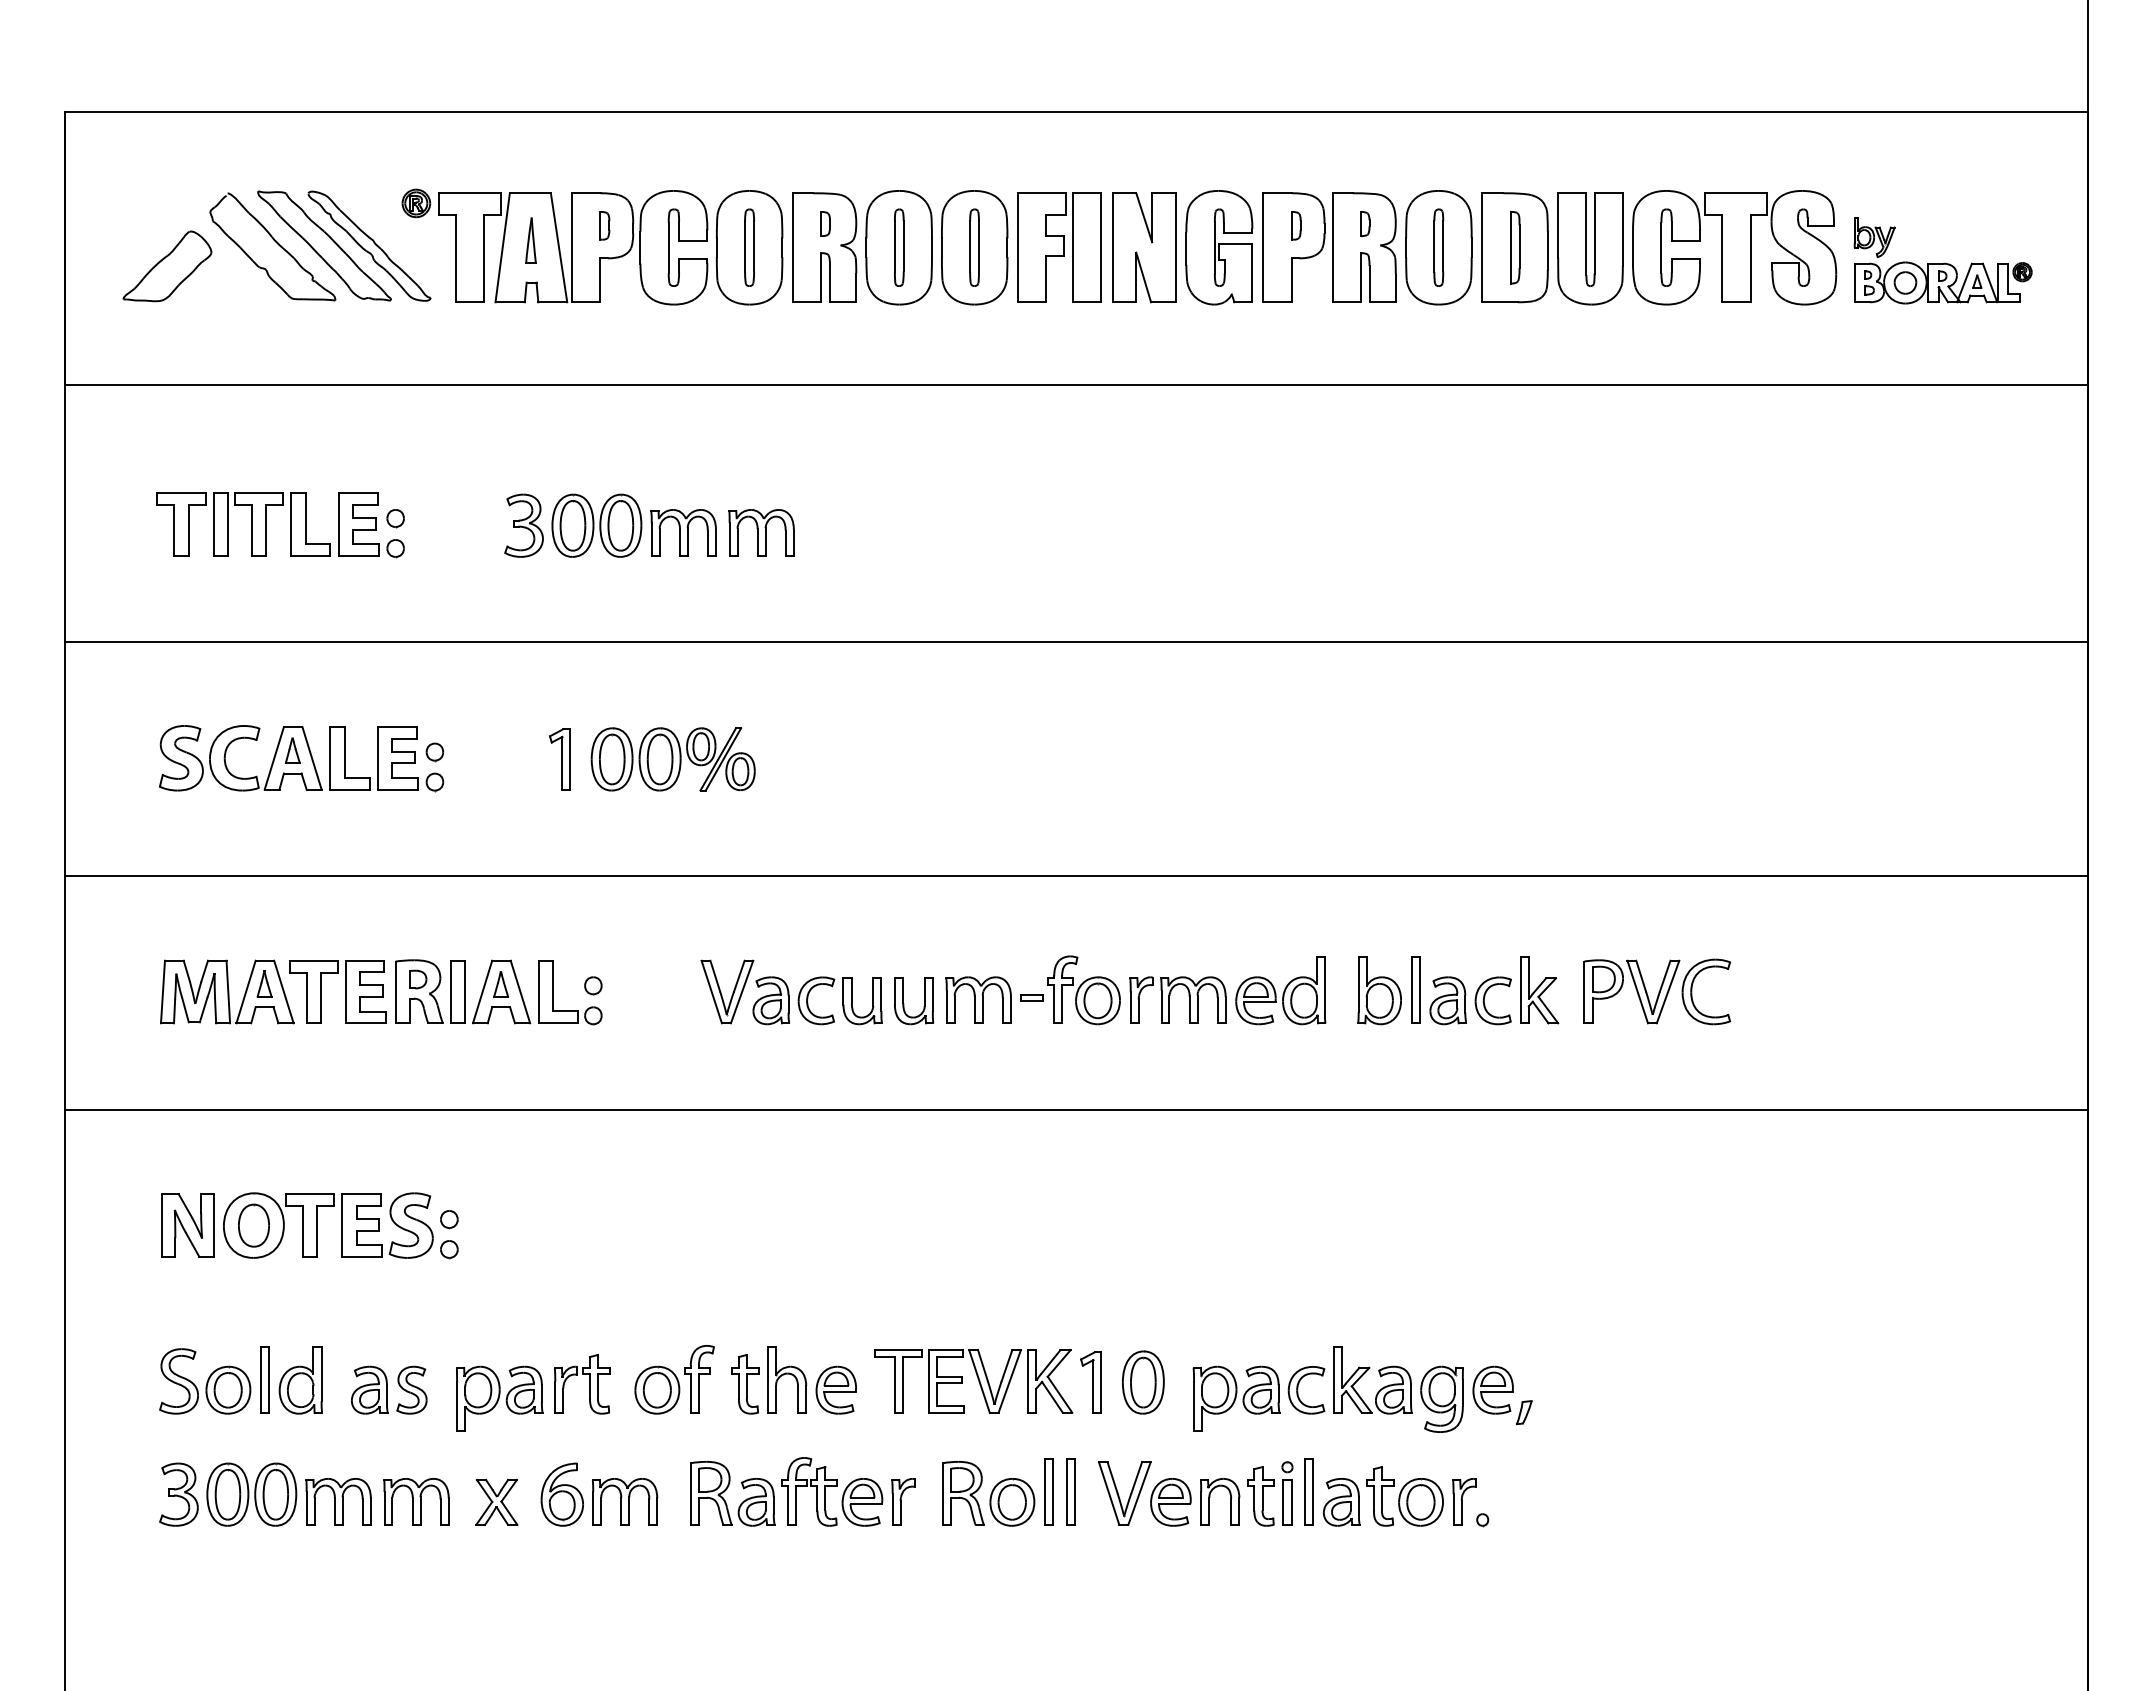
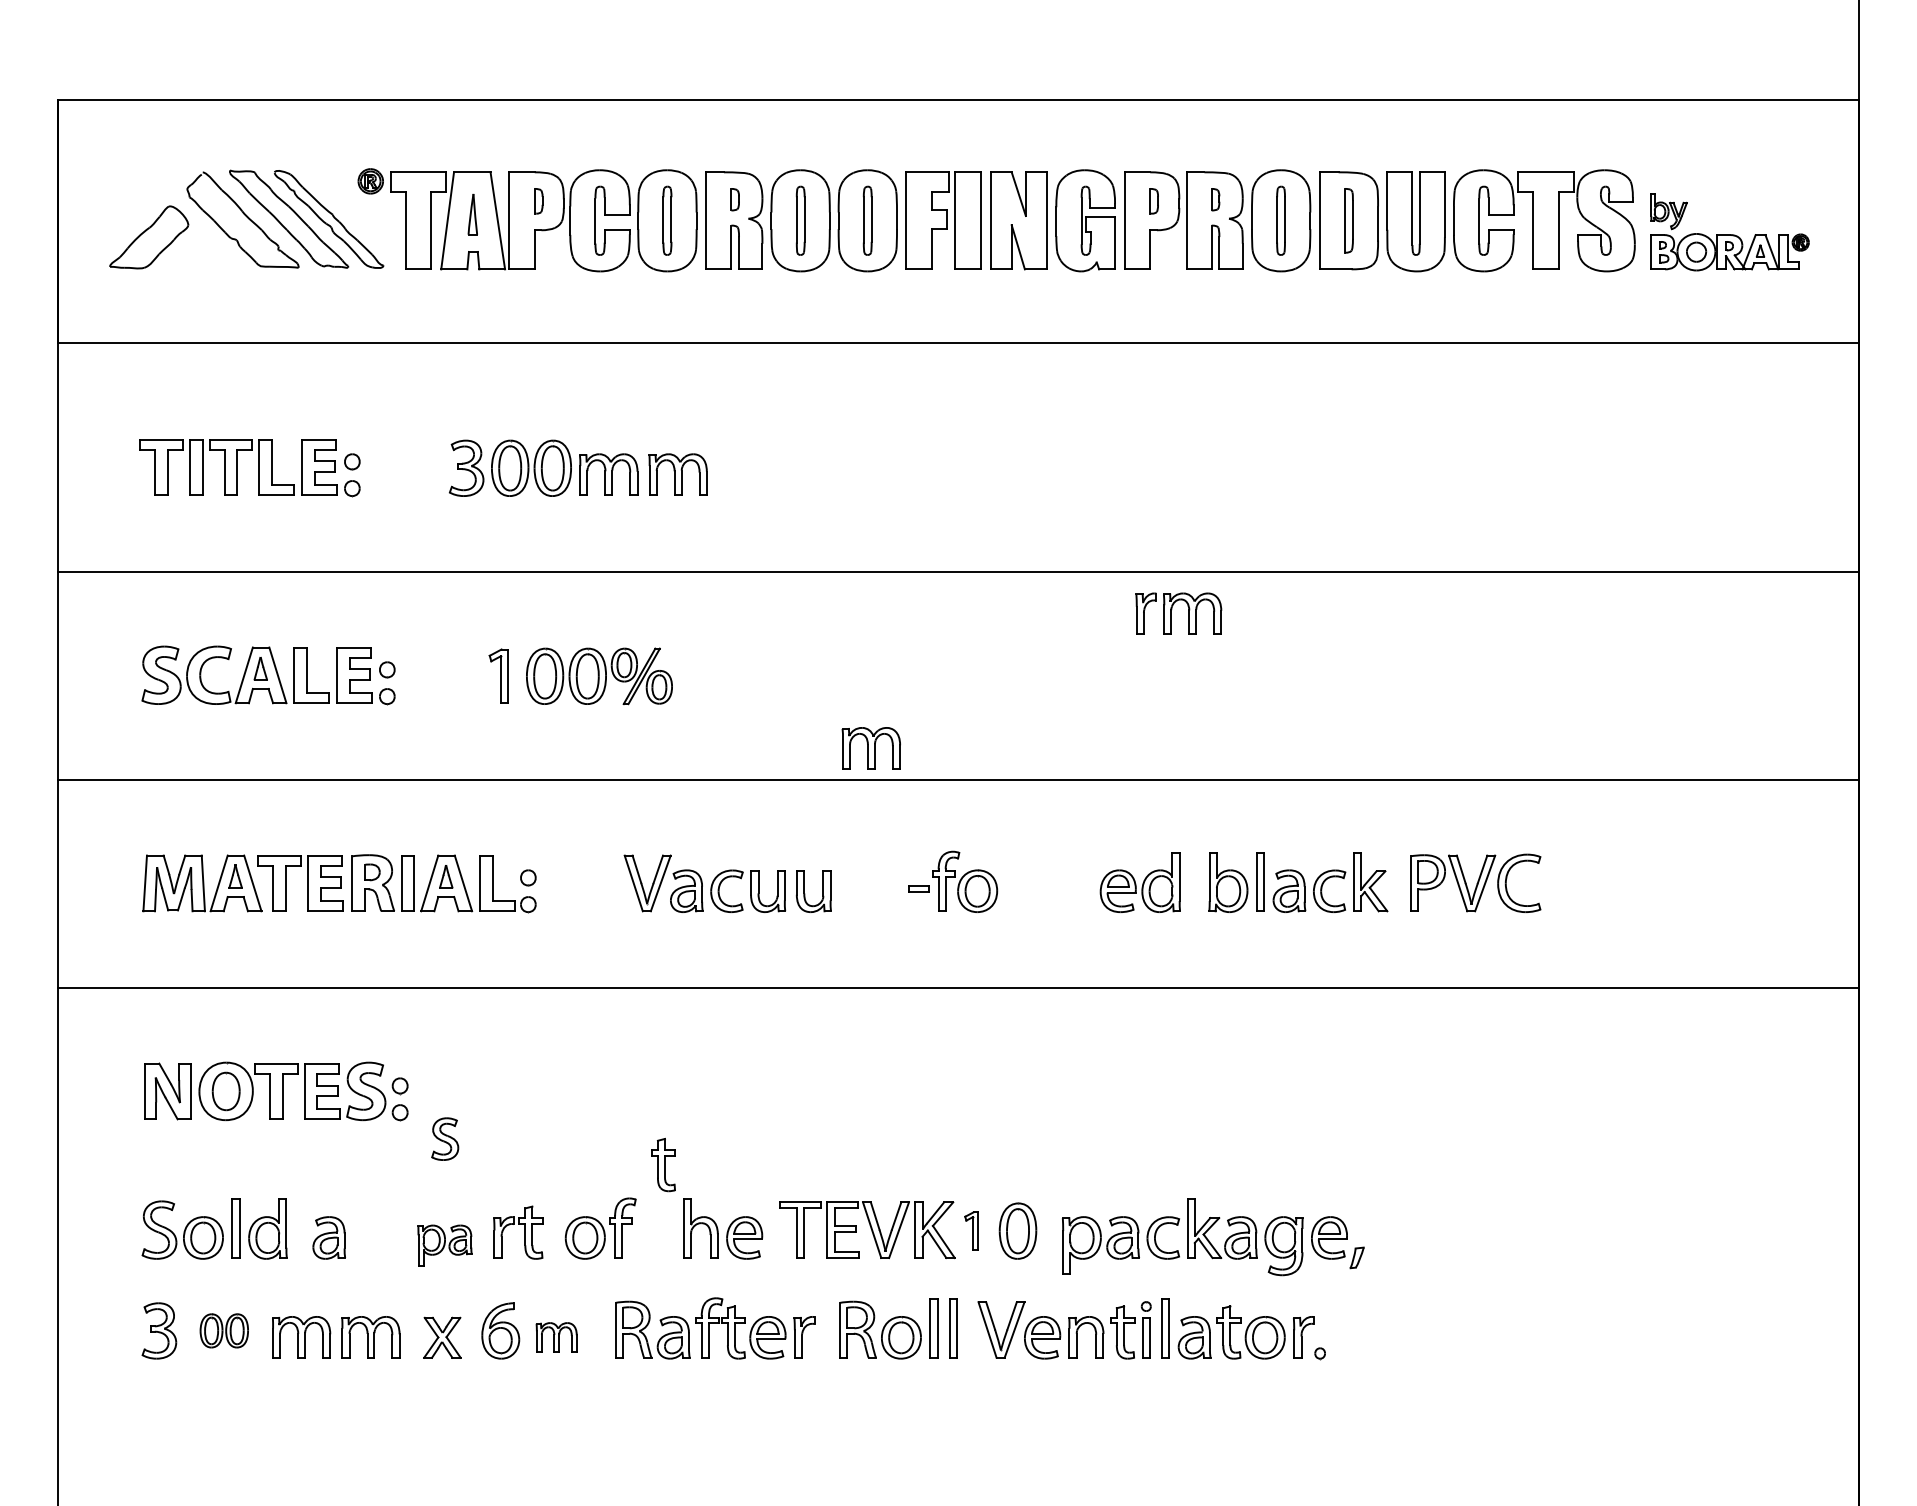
part: (978, 999) -> (871, 747), moved
part: (1169, 999) -> (1171, 613), moved
part: (1090, 1382) -> (970, 1231), size x0.7
part: (745, 1384) -> (663, 1165), moved
part: (411, 1389) -> (444, 1138), moved
part: (499, 1398) -> (444, 1245), size x0.7
part: (251, 1494) -> (224, 1330), size x0.6
part: (625, 1501) -> (556, 1337), size x0.7

